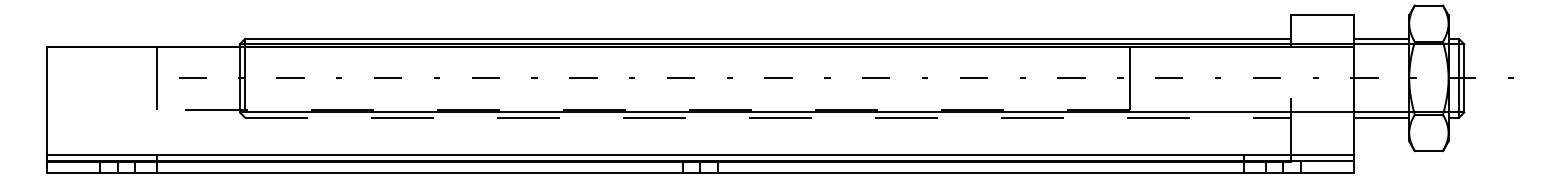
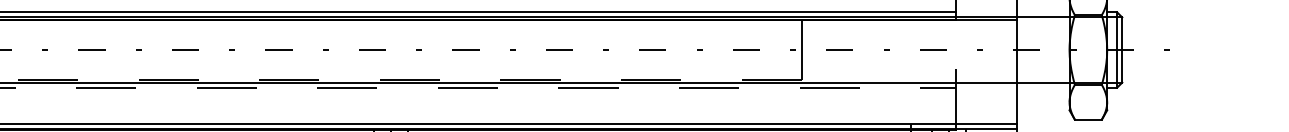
line: (1381, 38) -> (1043, 11), removed
line: (1381, 117) -> (1043, 87), removed

